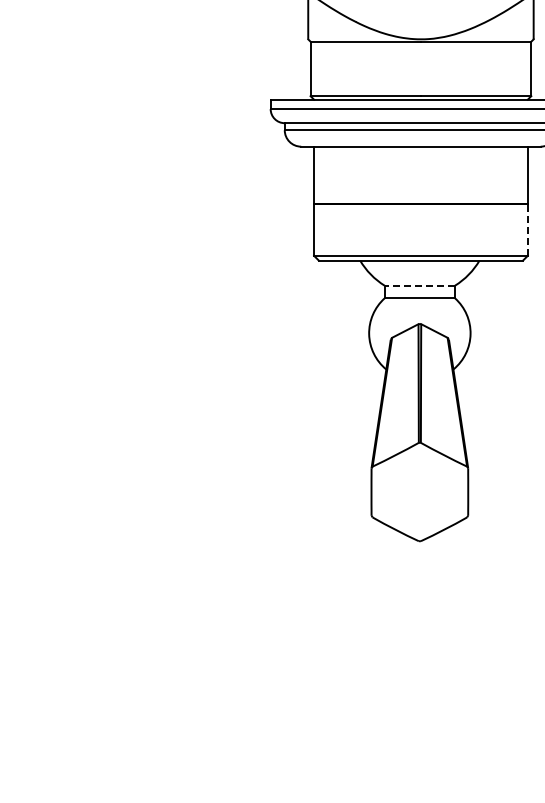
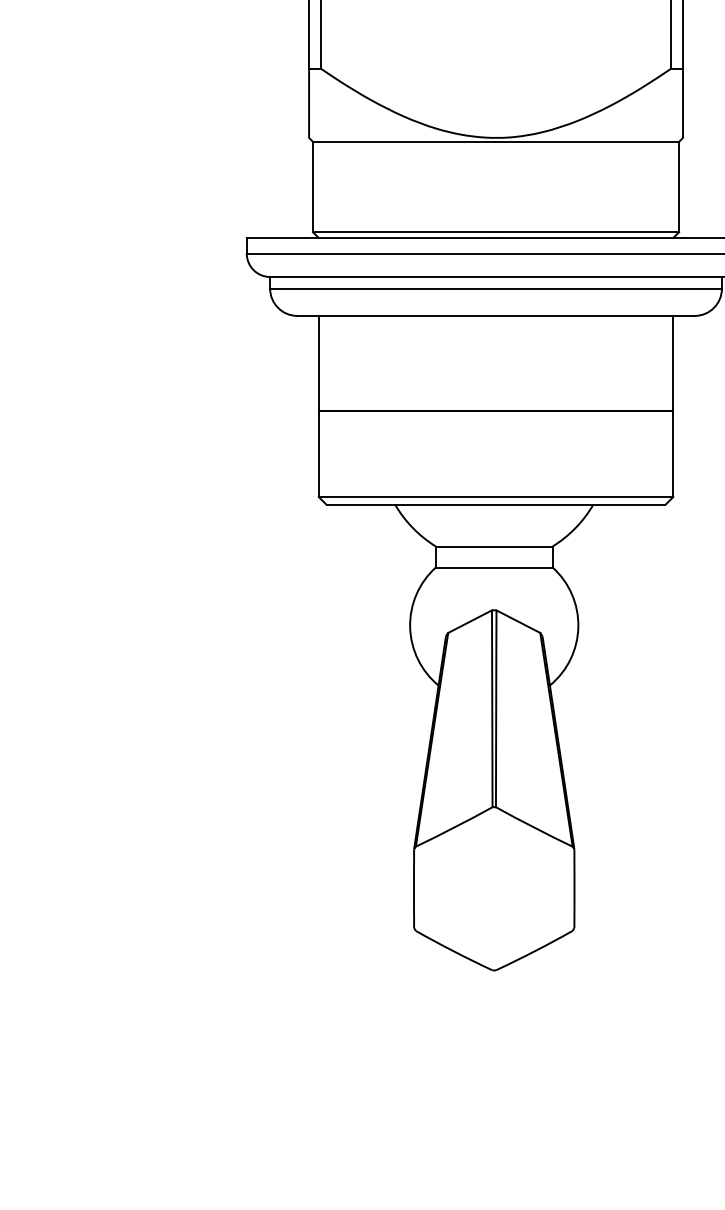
line: (527, 230) -> (672, 454), dashed -> solid
line: (419, 285) -> (493, 546), dashed -> solid

